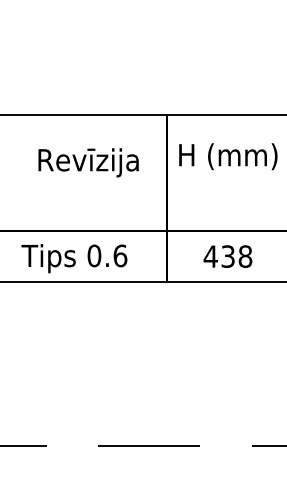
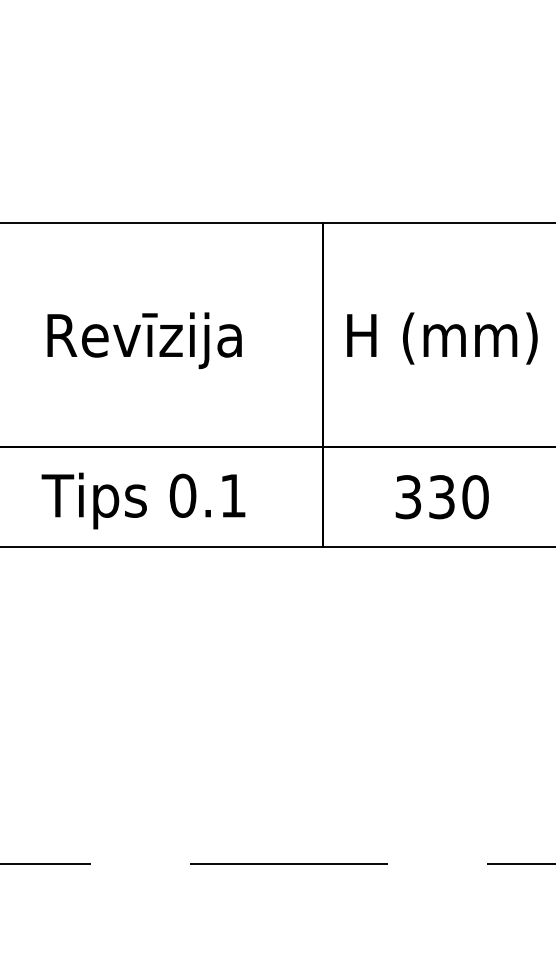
text: (228, 156) -> (442, 338), moved
text: (88, 162) -> (144, 340), moved
text: (120, 255) -> (233, 494), 0.6 -> 0.1
text: (227, 256) -> (440, 496), 438 -> 330

